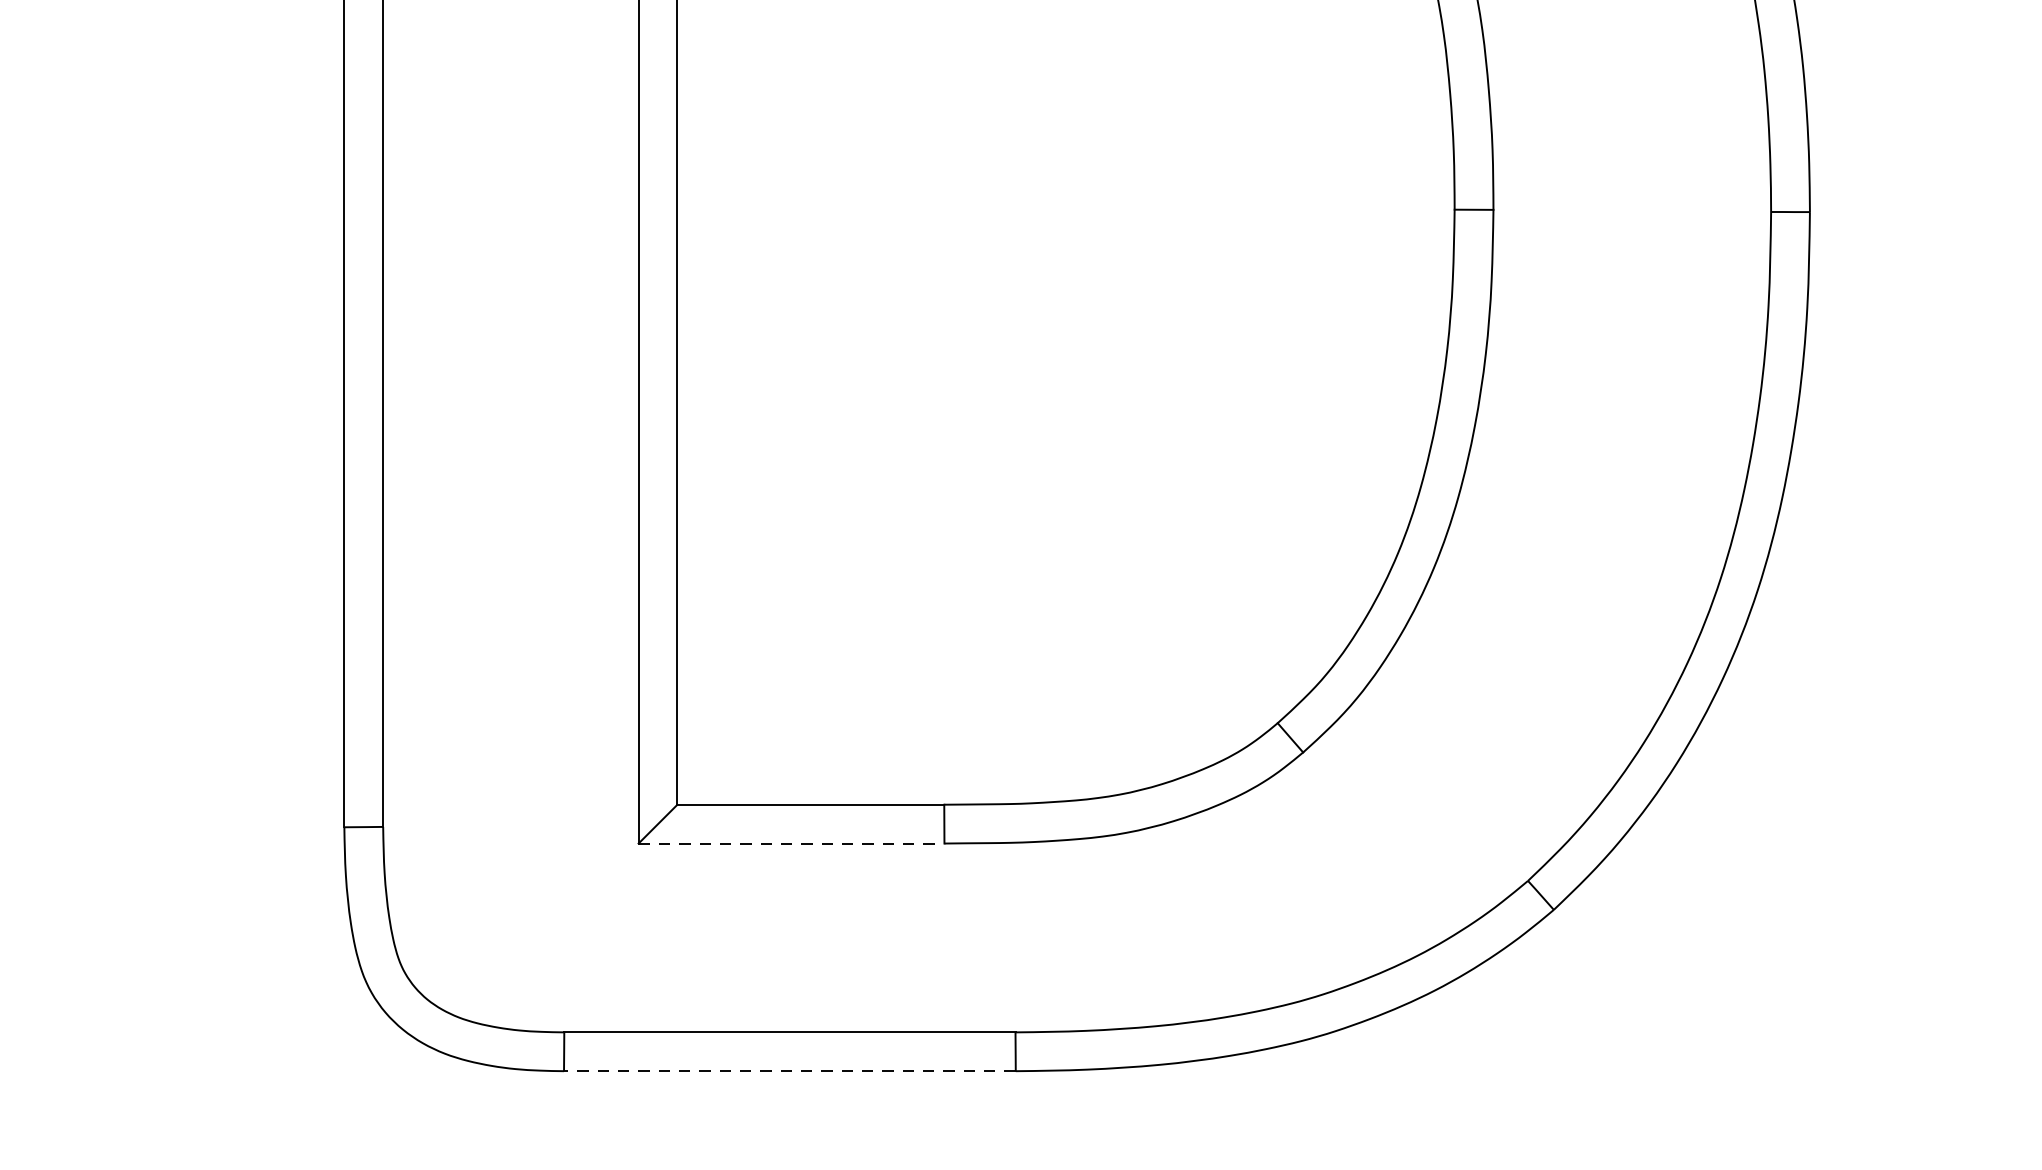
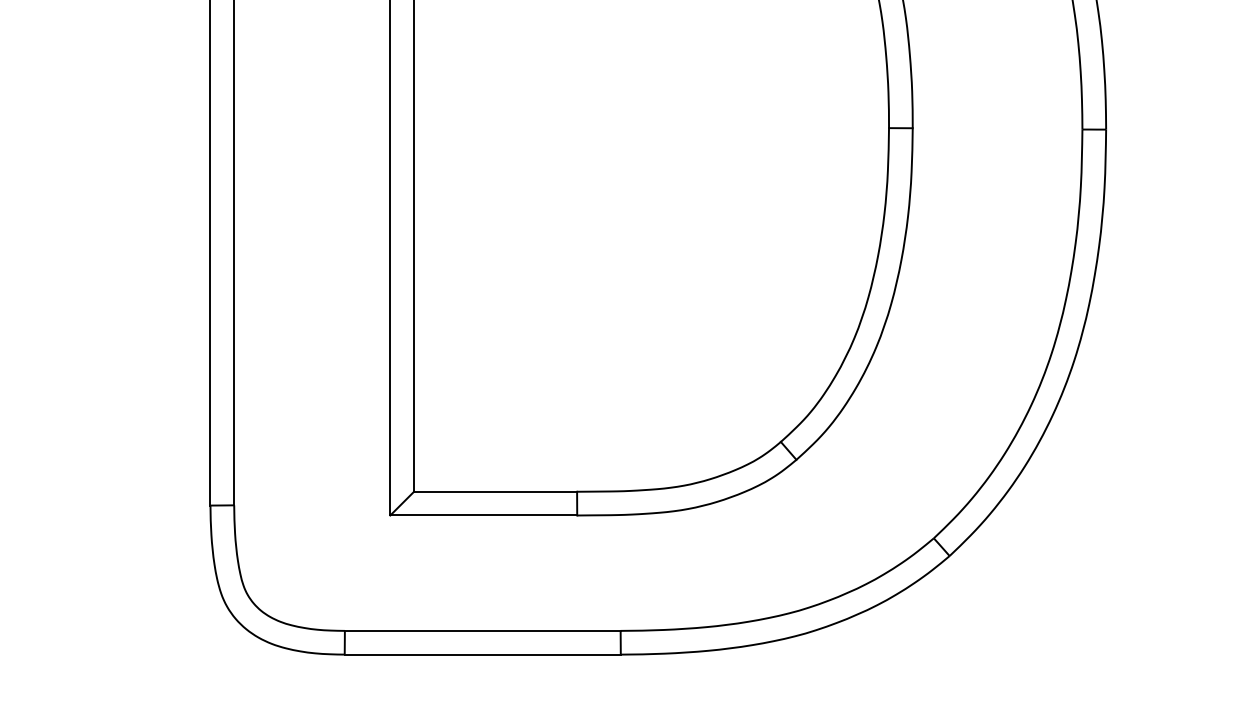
line: (792, 843) -> (484, 515), dashed -> solid
line: (789, 1070) -> (482, 654), dashed -> solid

